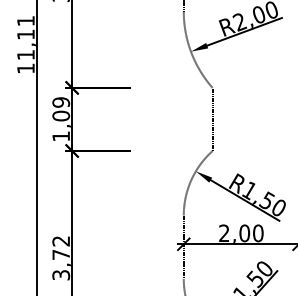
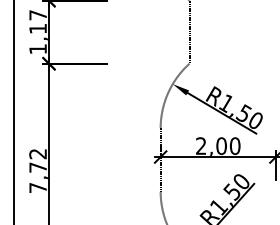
text: (61, 109) -> (38, 22), 1,09 -> 1,17
text: (61, 275) -> (38, 188), 3,72 -> 7,72

